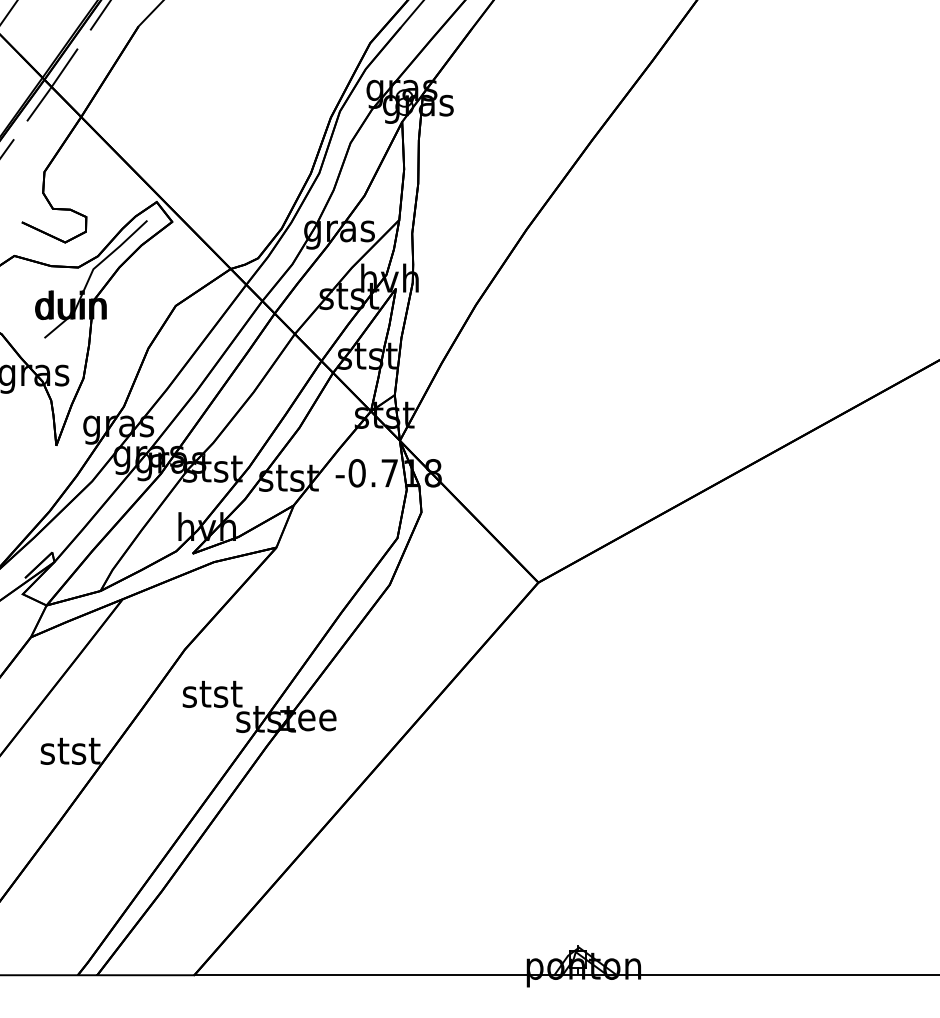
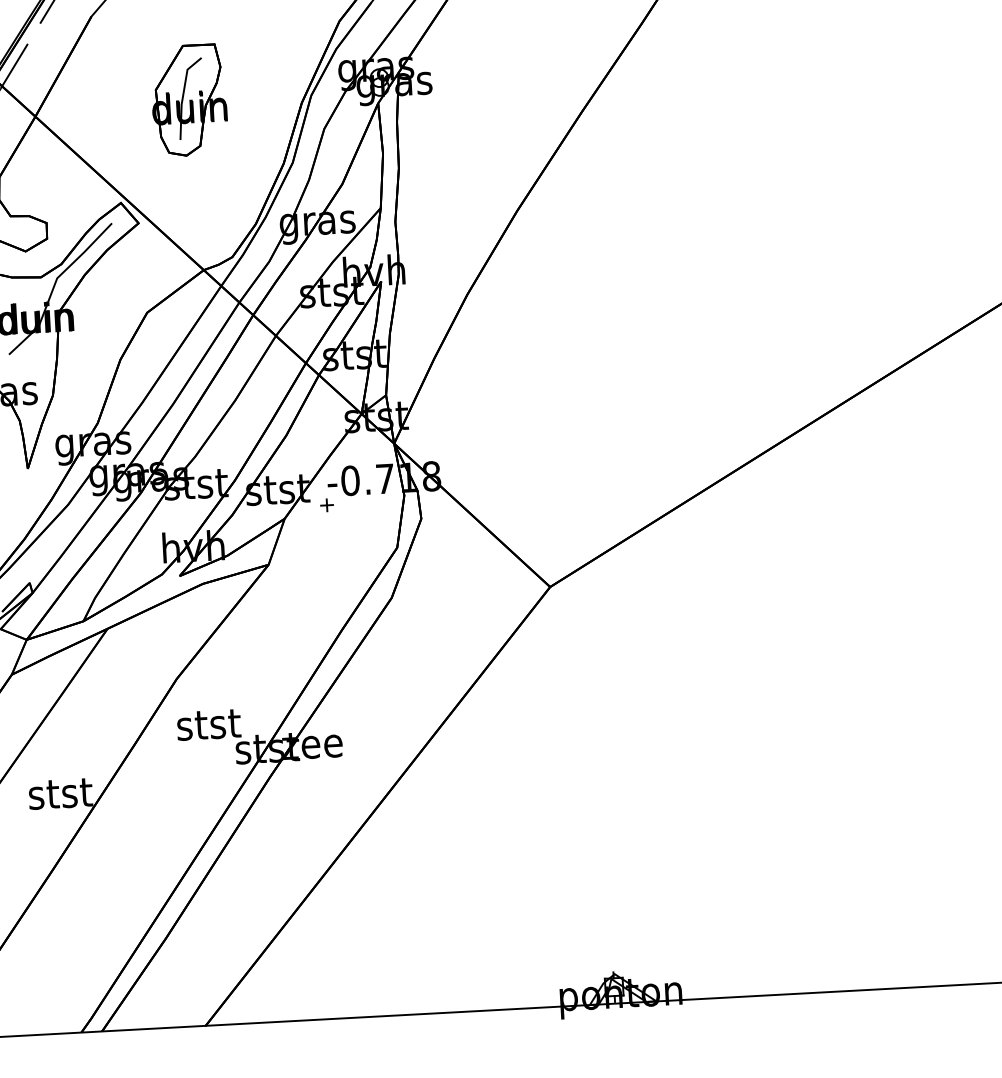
part: (225, 109) -> (188, 100), added
part: (334, 494) -> (327, 504), added

